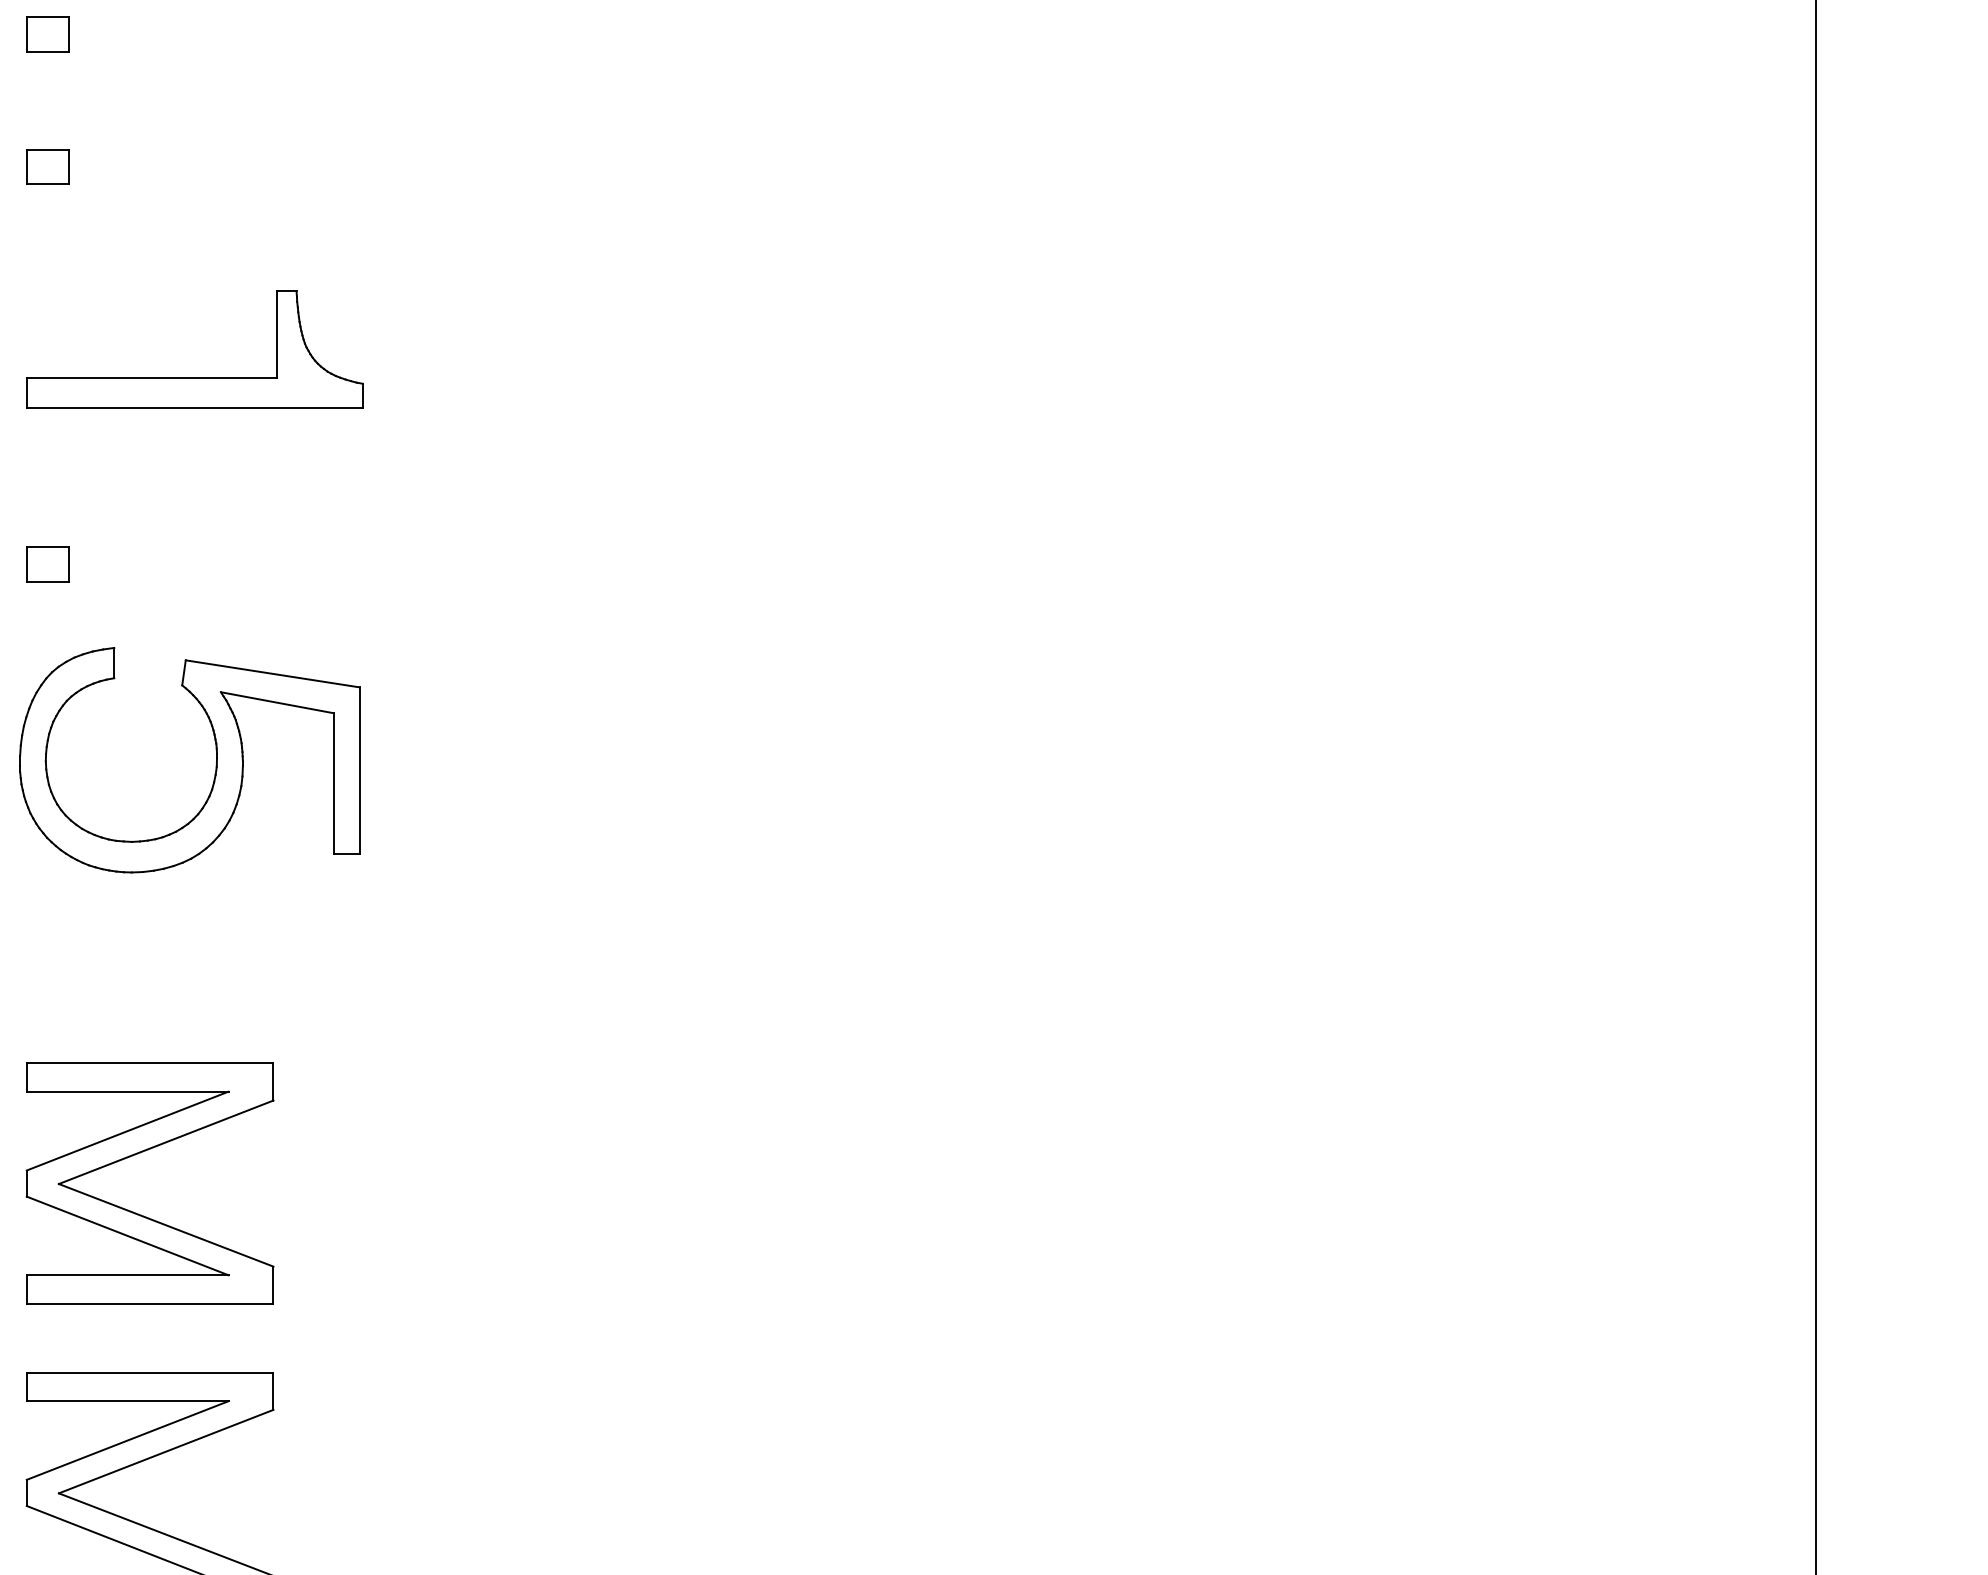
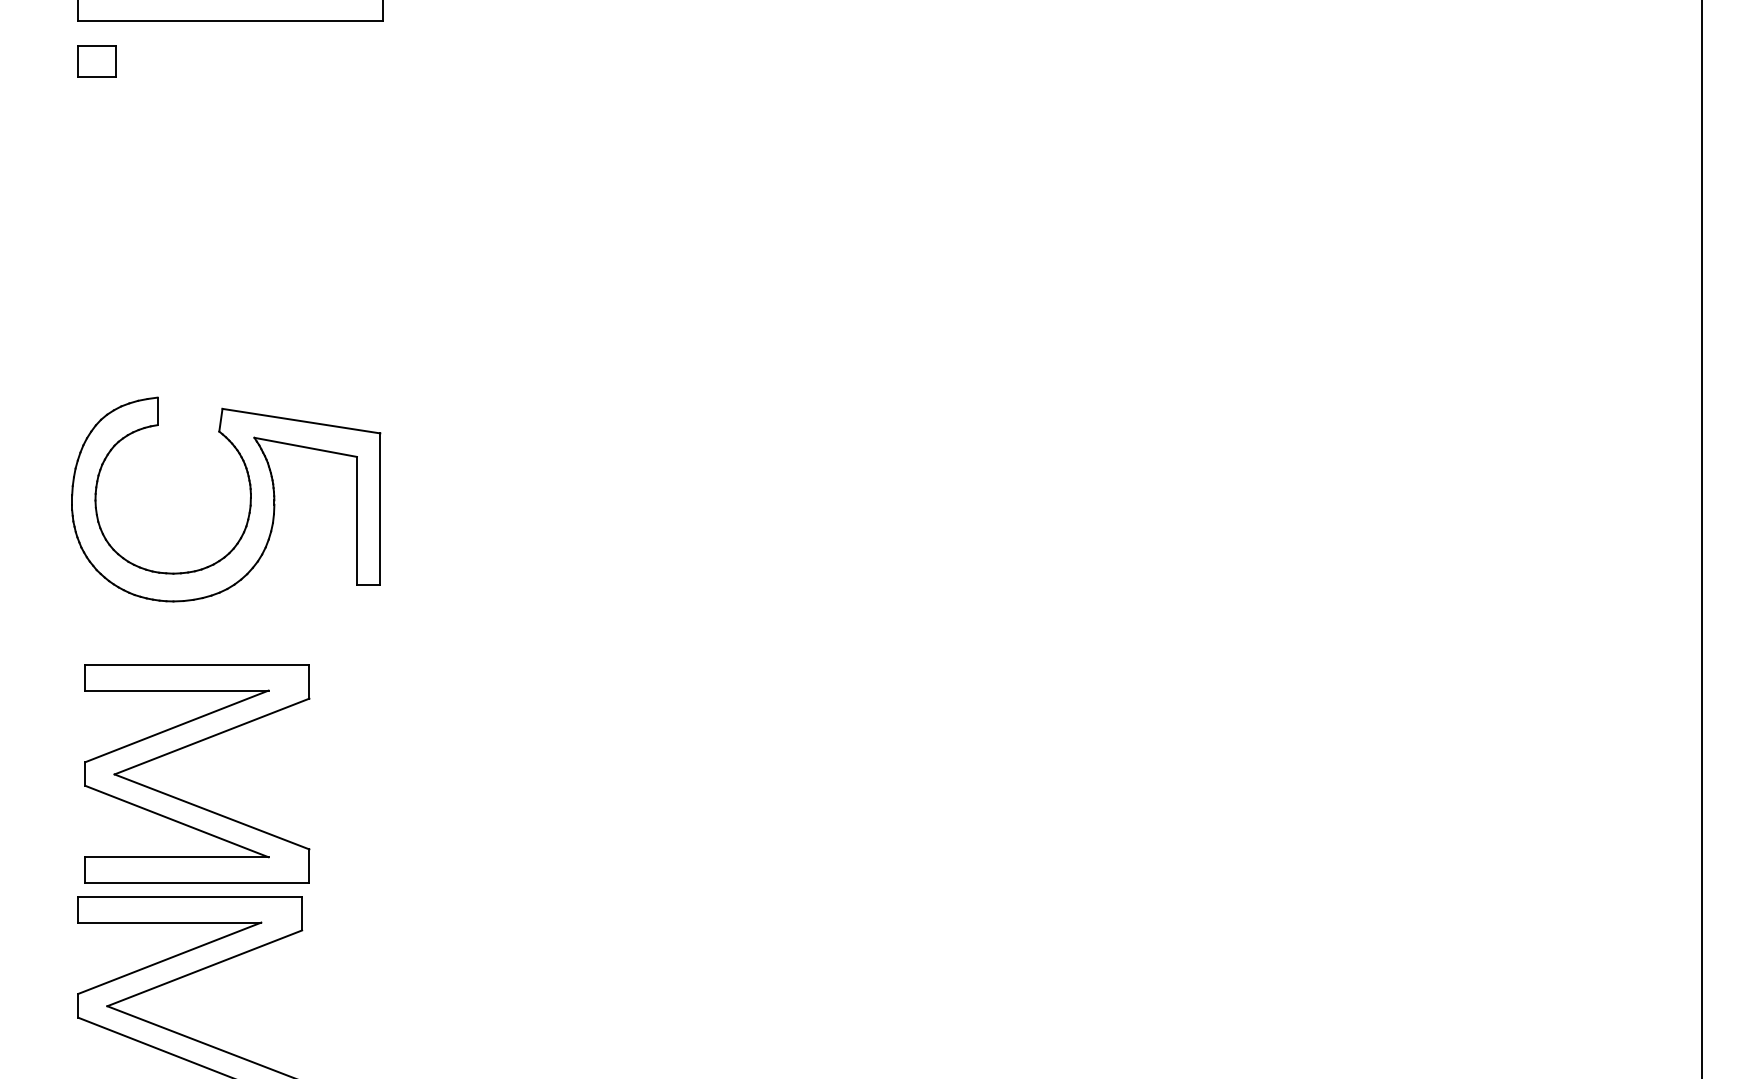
part: (47, 564) -> (96, 61), moved
part: (215, 765) -> (249, 504), moved
part: (135, 1155) -> (184, 748), moved

